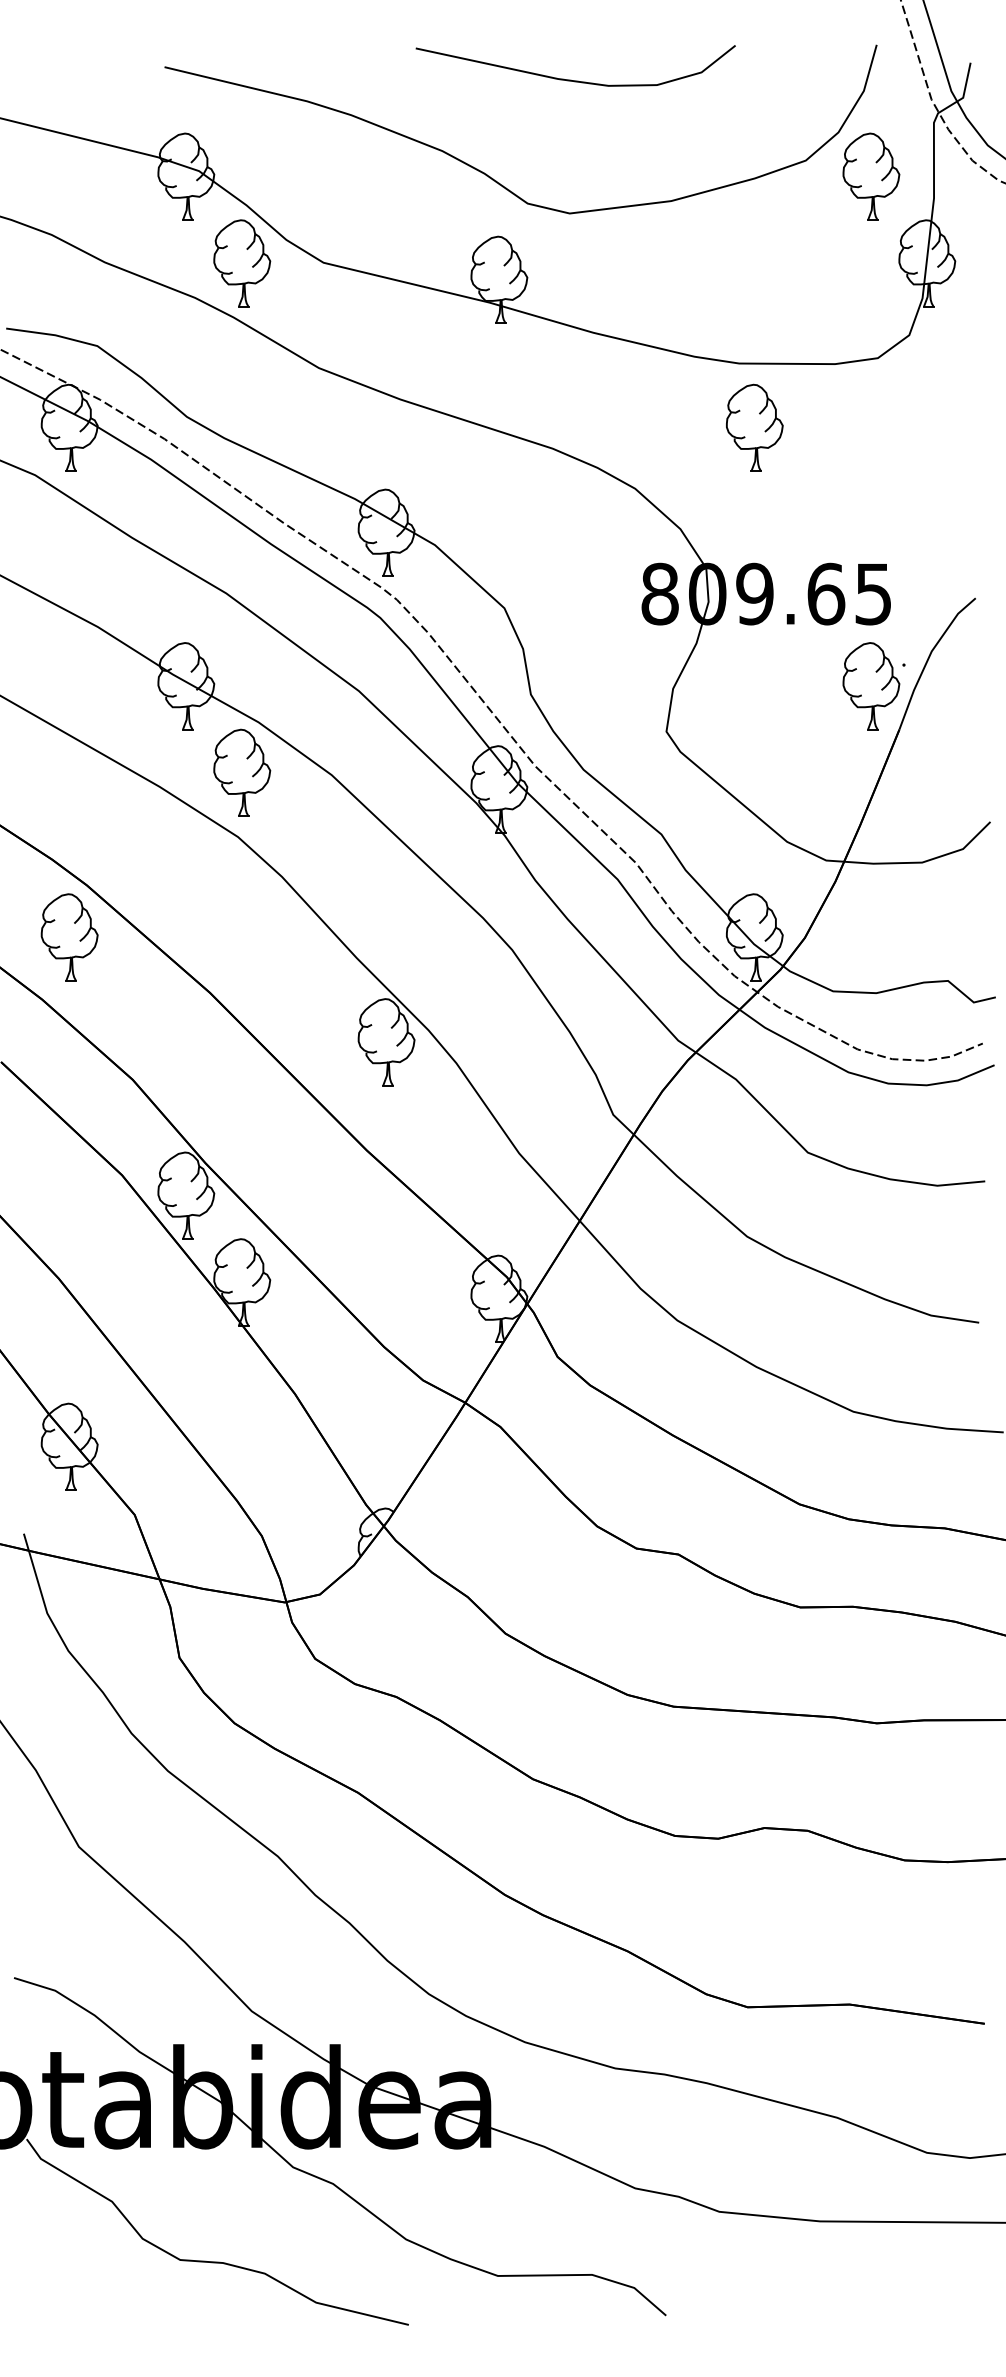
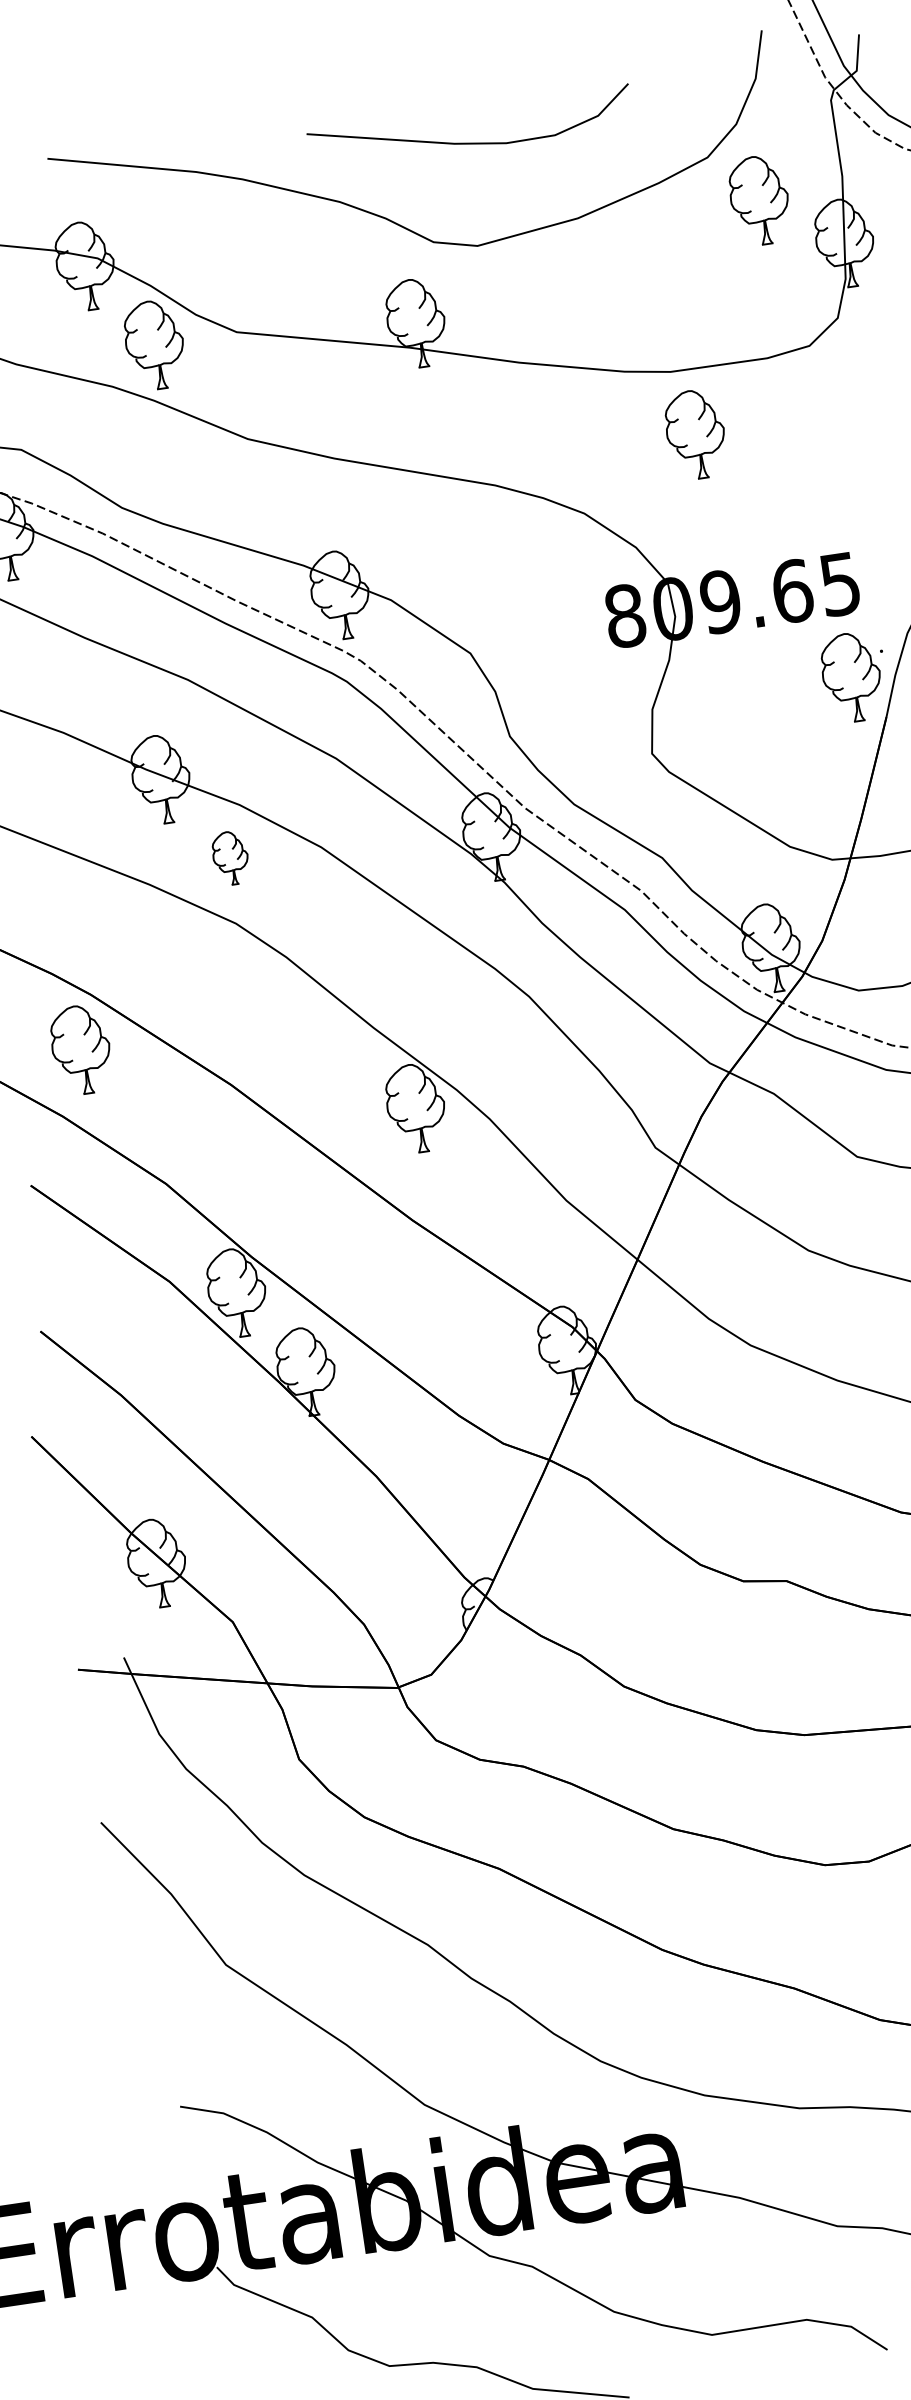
curve: (571, 79) -> (468, 142), moved
part: (871, 176) -> (759, 200), moved
part: (242, 772) -> (230, 857), size x0.6

